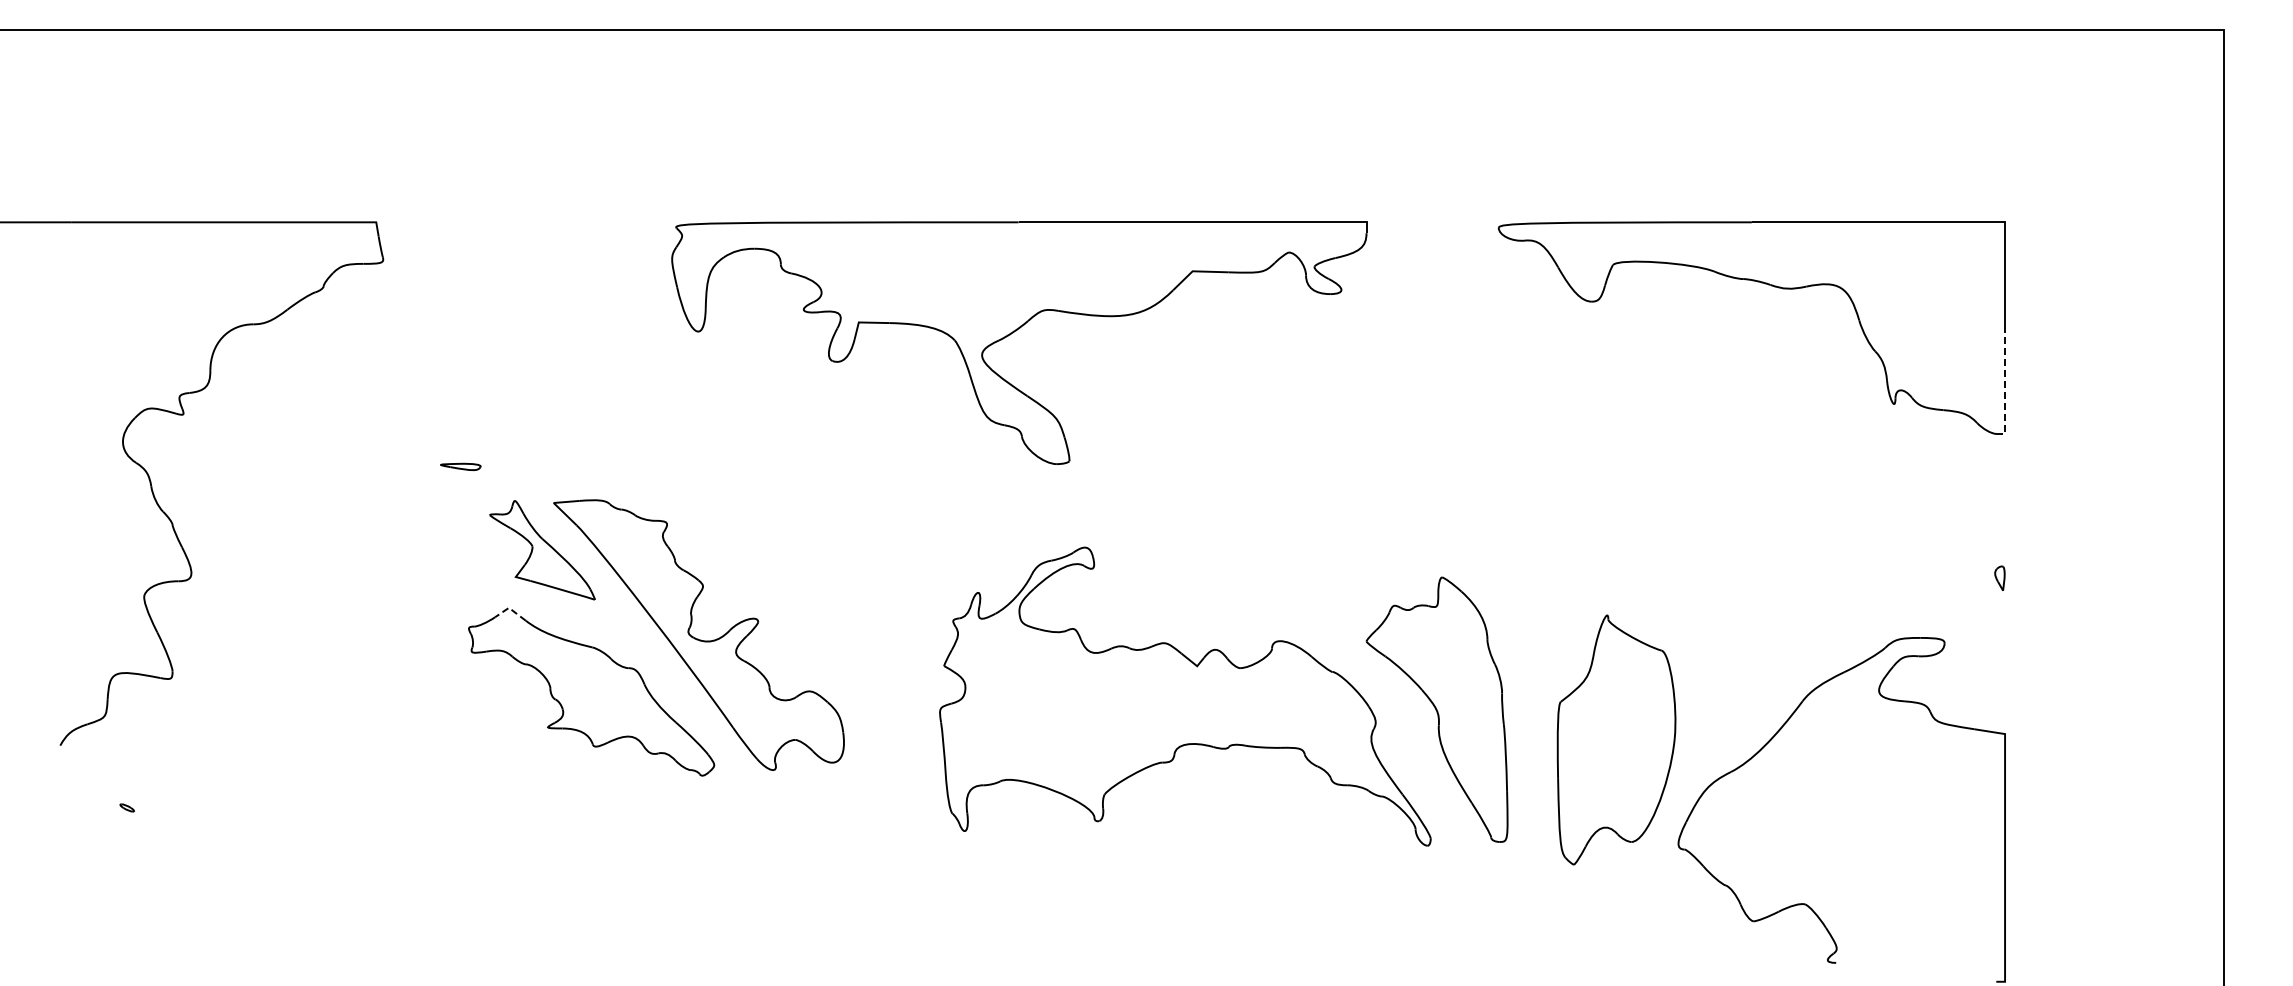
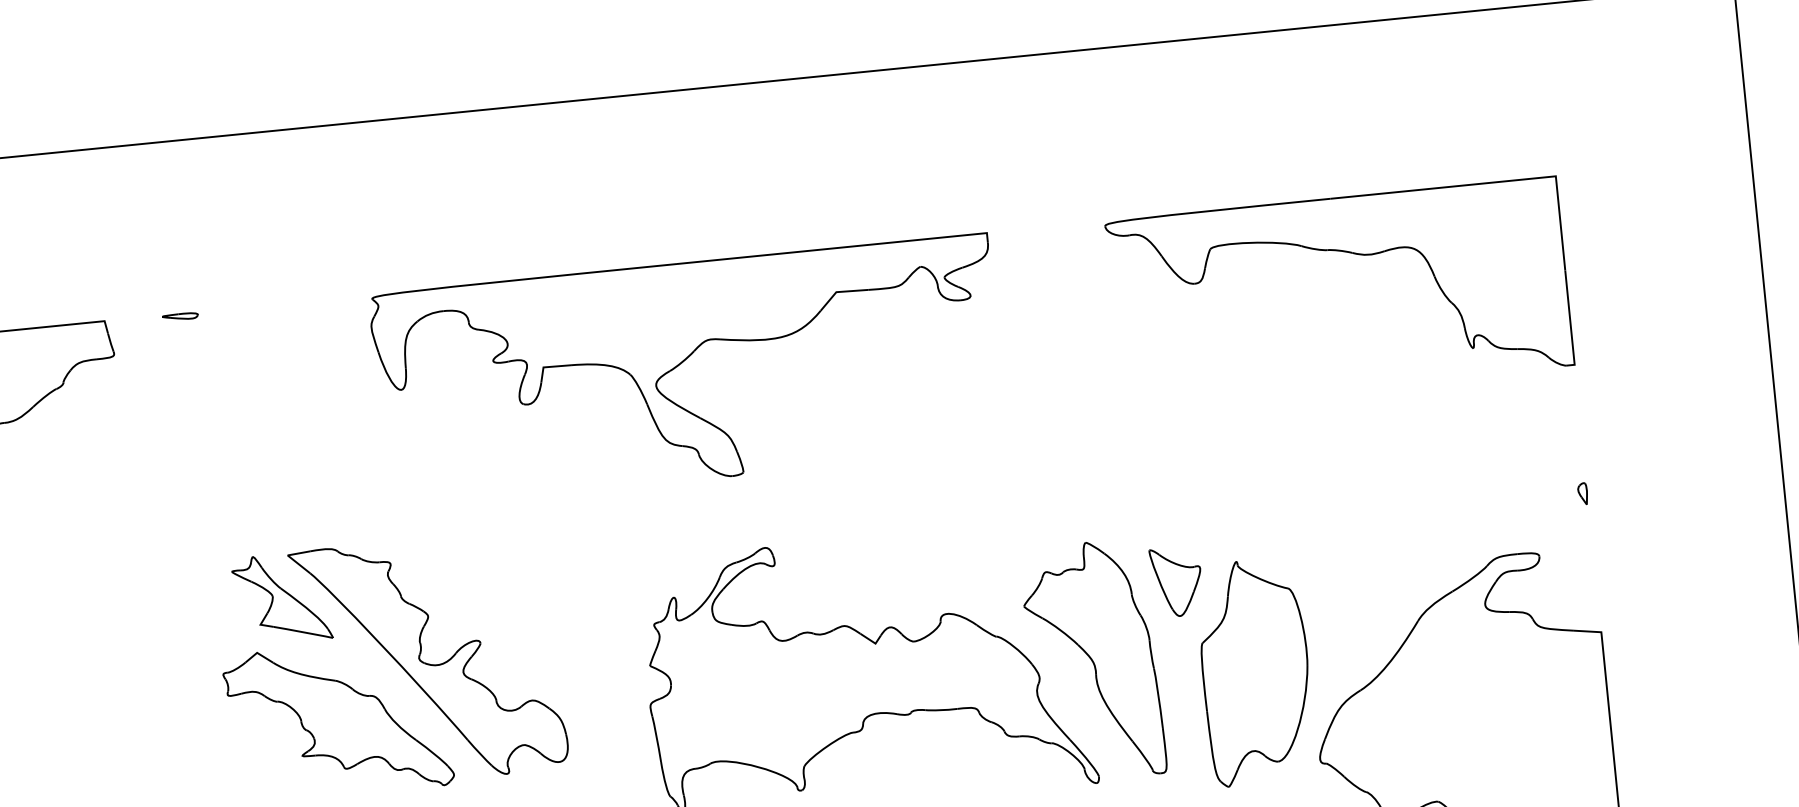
line: (2005, 386) -> (1570, 322), dashed -> solid
part: (460, 466) -> (179, 316), moved
line: (510, 609) -> (258, 654), dashed -> solid
part: (1538, 631) -> (1176, 582), added

